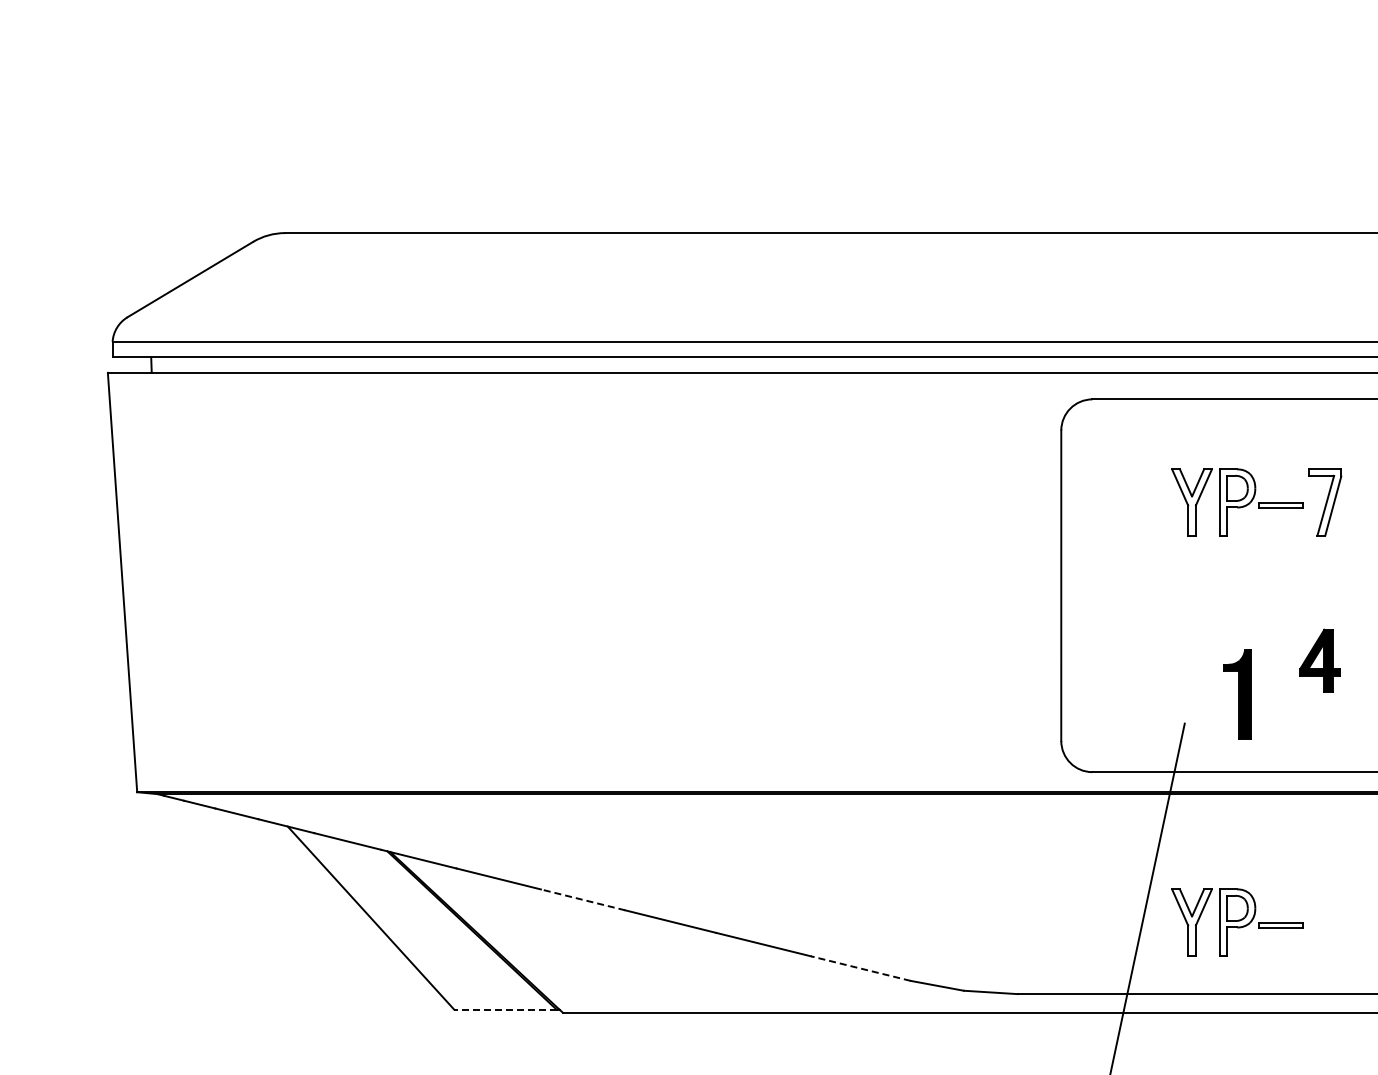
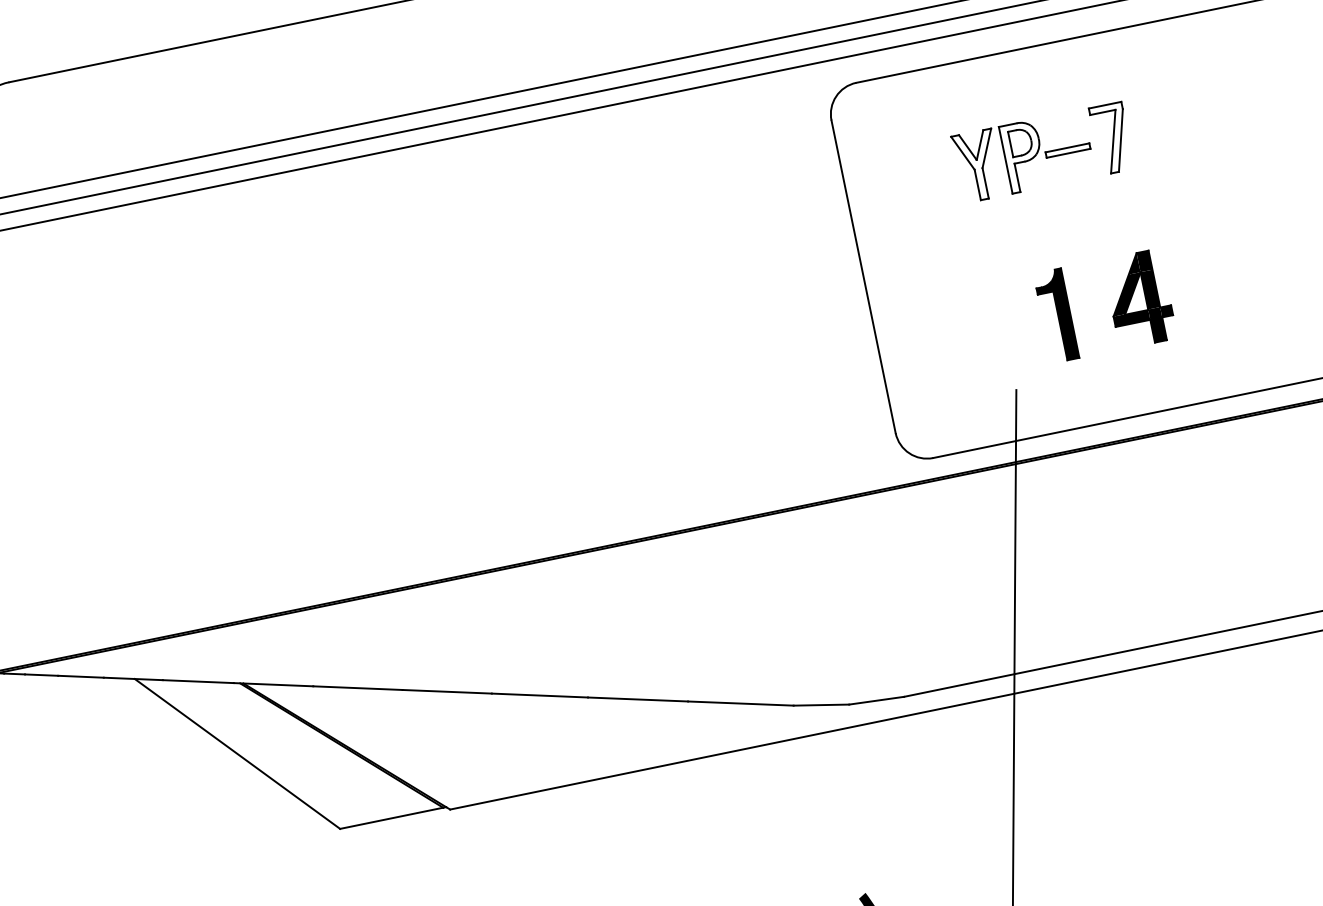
part: (1319, 660) -> (1138, 298), size x1.43
part: (1237, 694) -> (1056, 315), moved
line: (582, 899) -> (446, 691), dashed -> solid
part: (1237, 922) -> (1110, 579), removed
line: (860, 968) -> (740, 703), dashed -> solid
line: (504, 1009) -> (390, 818), dashed -> solid

